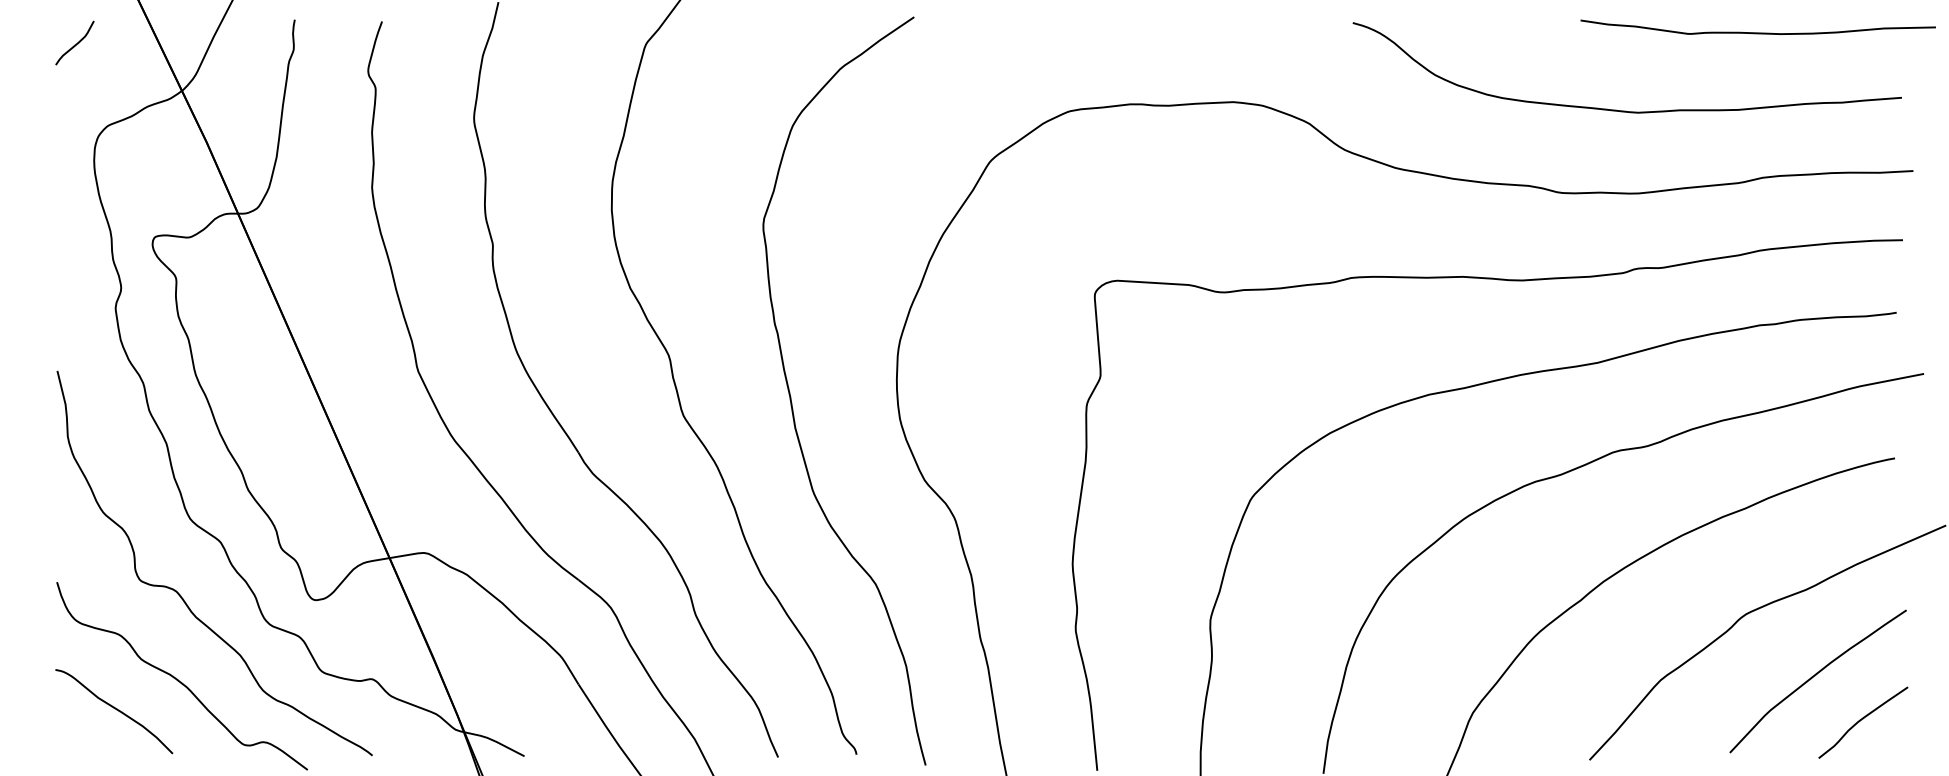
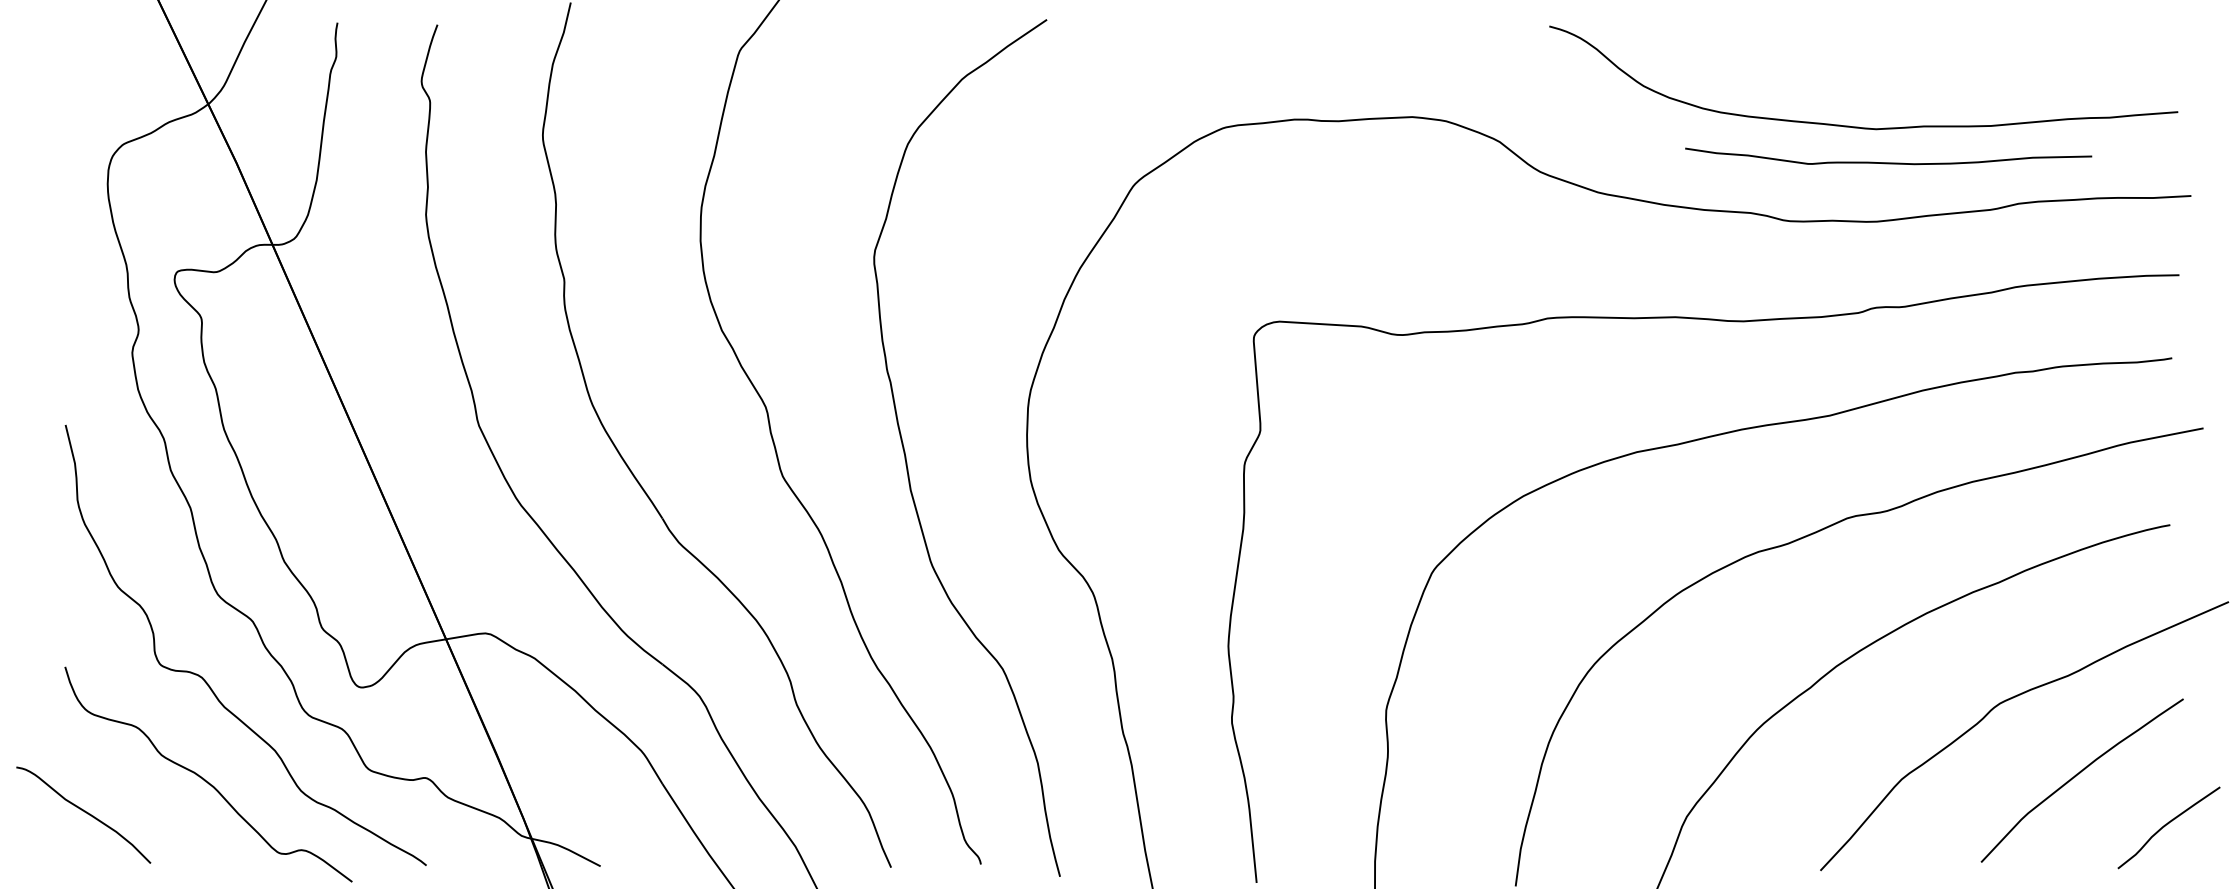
curve: (1758, 32) -> (1888, 162), moved
curve: (75, 43) -> (86, 50), removed
curve: (114, 709) -> (84, 812), moved
curve: (1861, 720) -> (2166, 825), moved

